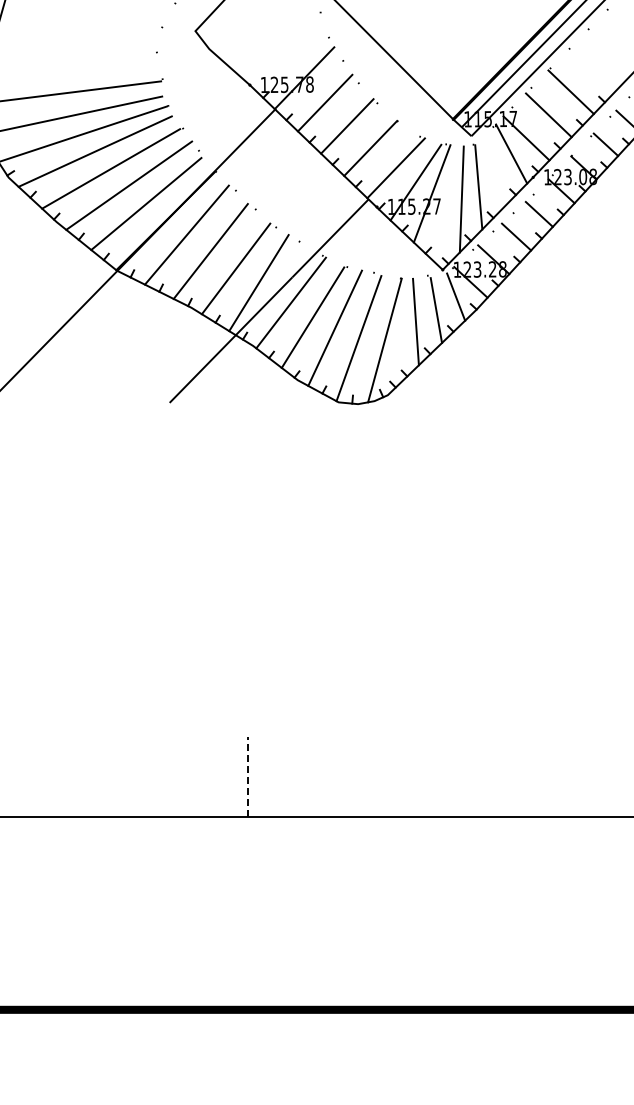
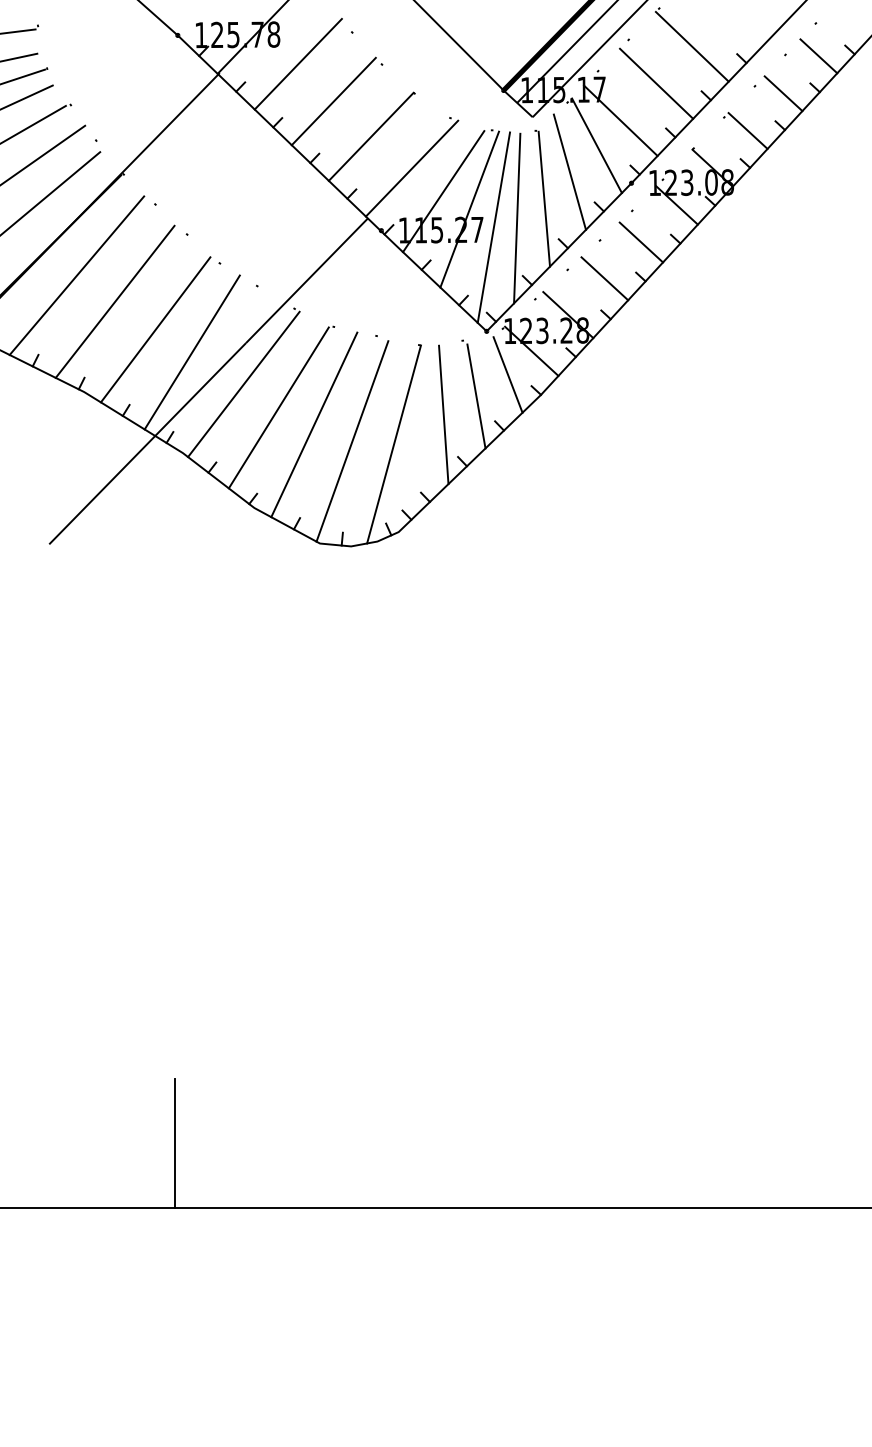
line: (494, 170) -> (569, 172), added
line: (447, 204) -> (494, 226), added
line: (247, 776) -> (173, 1142), dashed -> solid

